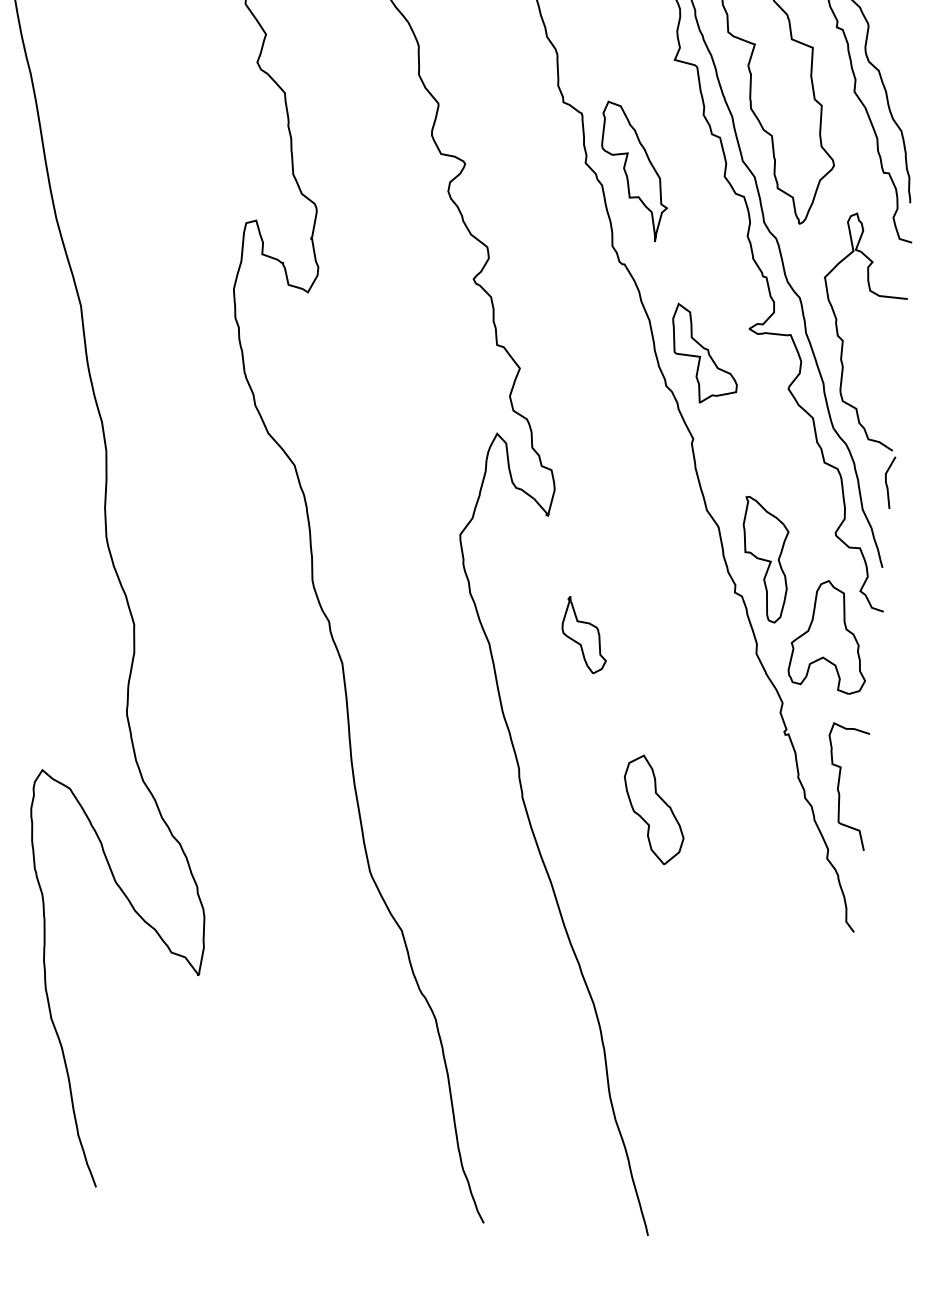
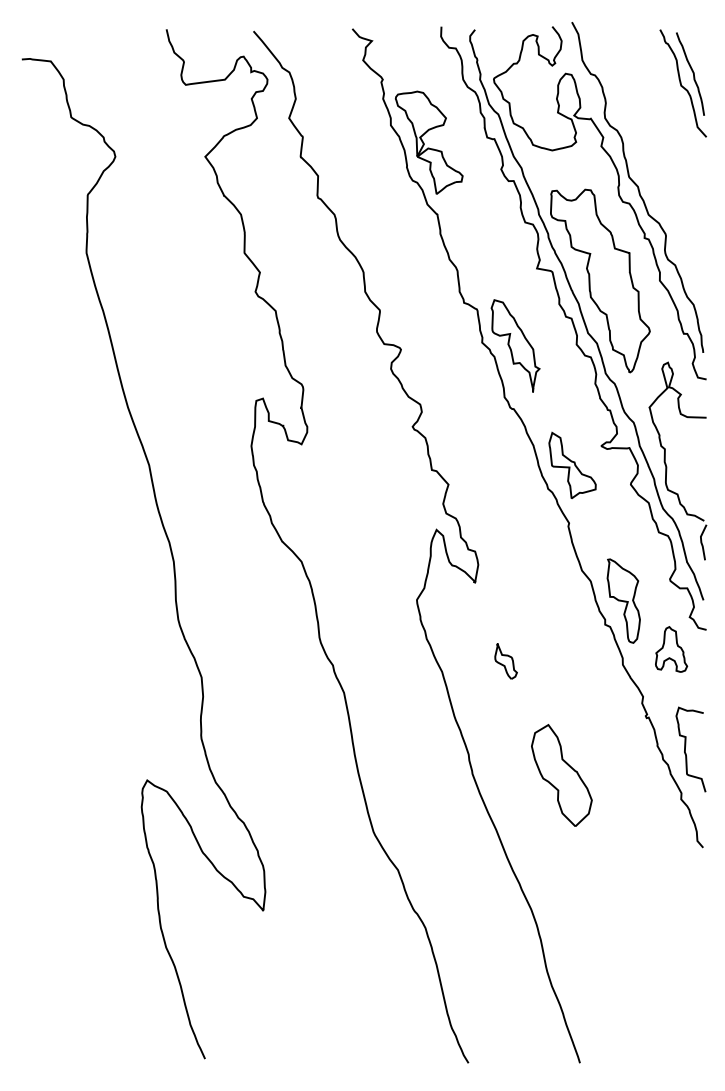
part: (583, 635) -> (505, 661), size x0.7
part: (829, 636) -> (671, 649), size x0.6
part: (653, 809) -> (561, 775), size x1.4

